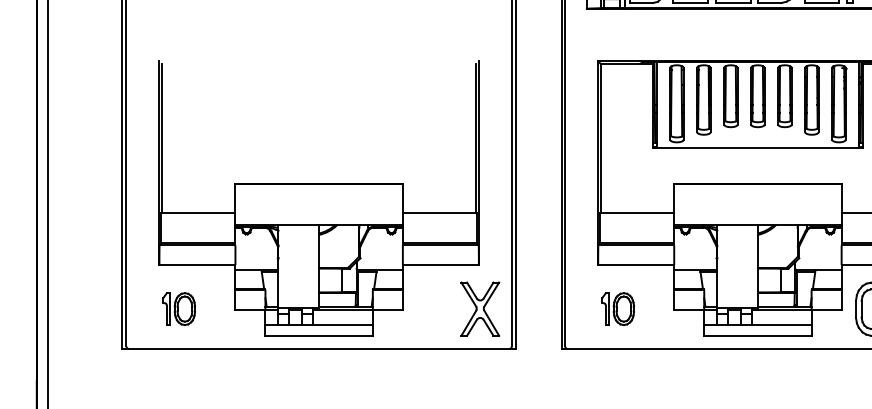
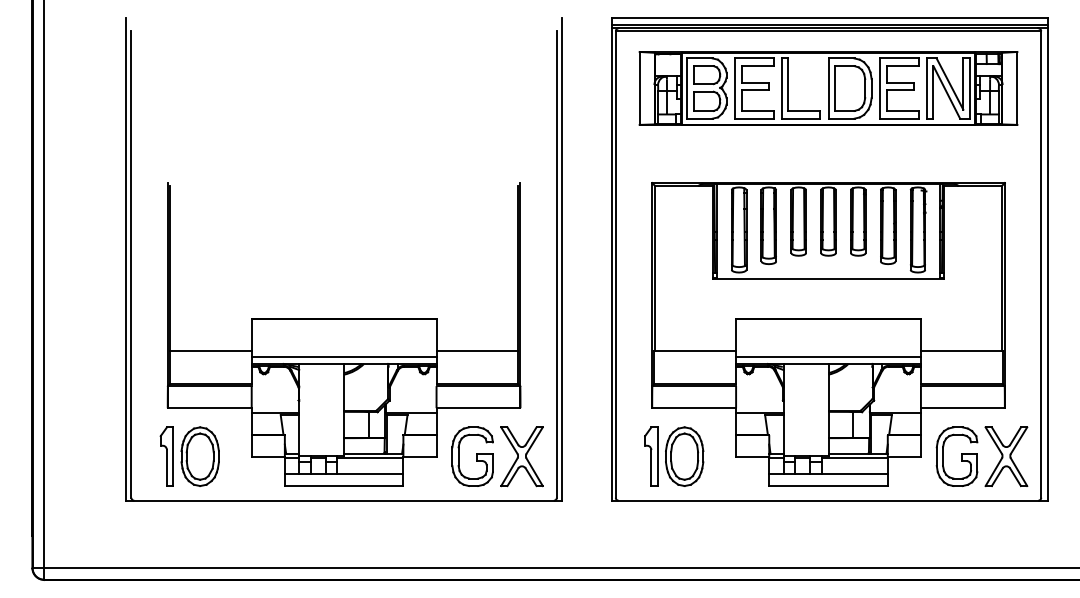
line: (318, 218) -> (343, 356), added
line: (757, 218) -> (828, 356), added
part: (179, 309) -> (189, 456), size x1.67
part: (435, 309) -> (472, 456), added
part: (618, 309) -> (674, 456), size x1.67

